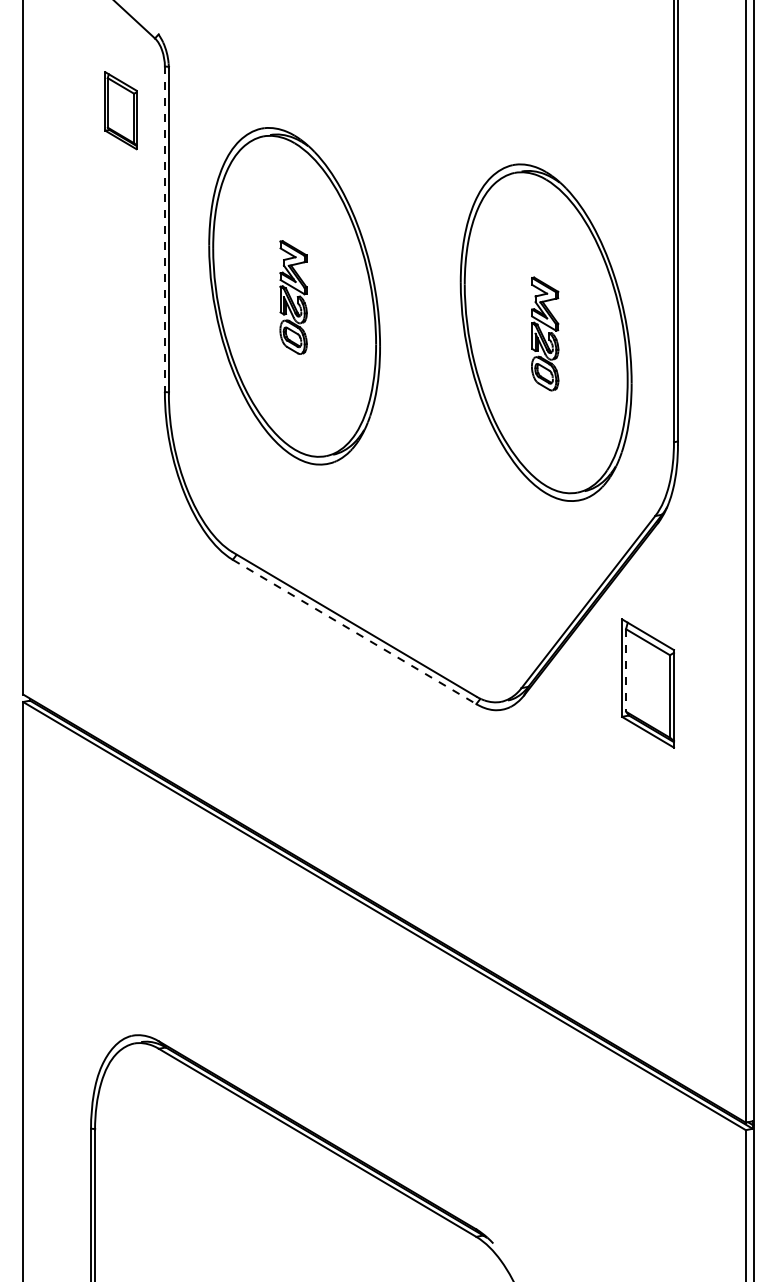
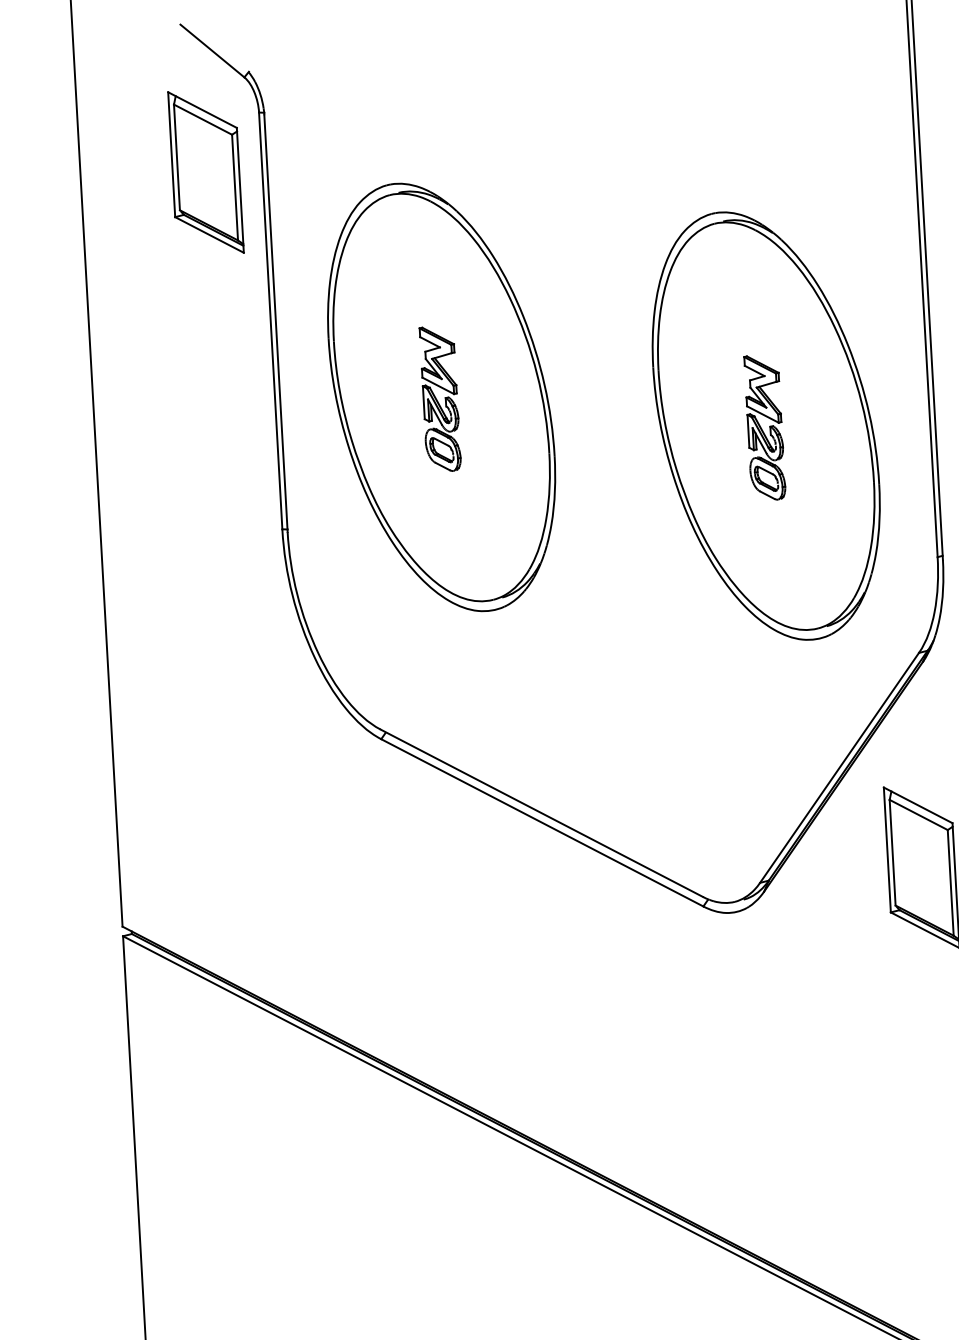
part: (120, 110) -> (205, 172), size x1.67
line: (164, 229) -> (270, 321), dashed -> solid
line: (354, 631) -> (542, 822), dashed -> solid
line: (626, 670) -> (893, 852), dashed -> solid

